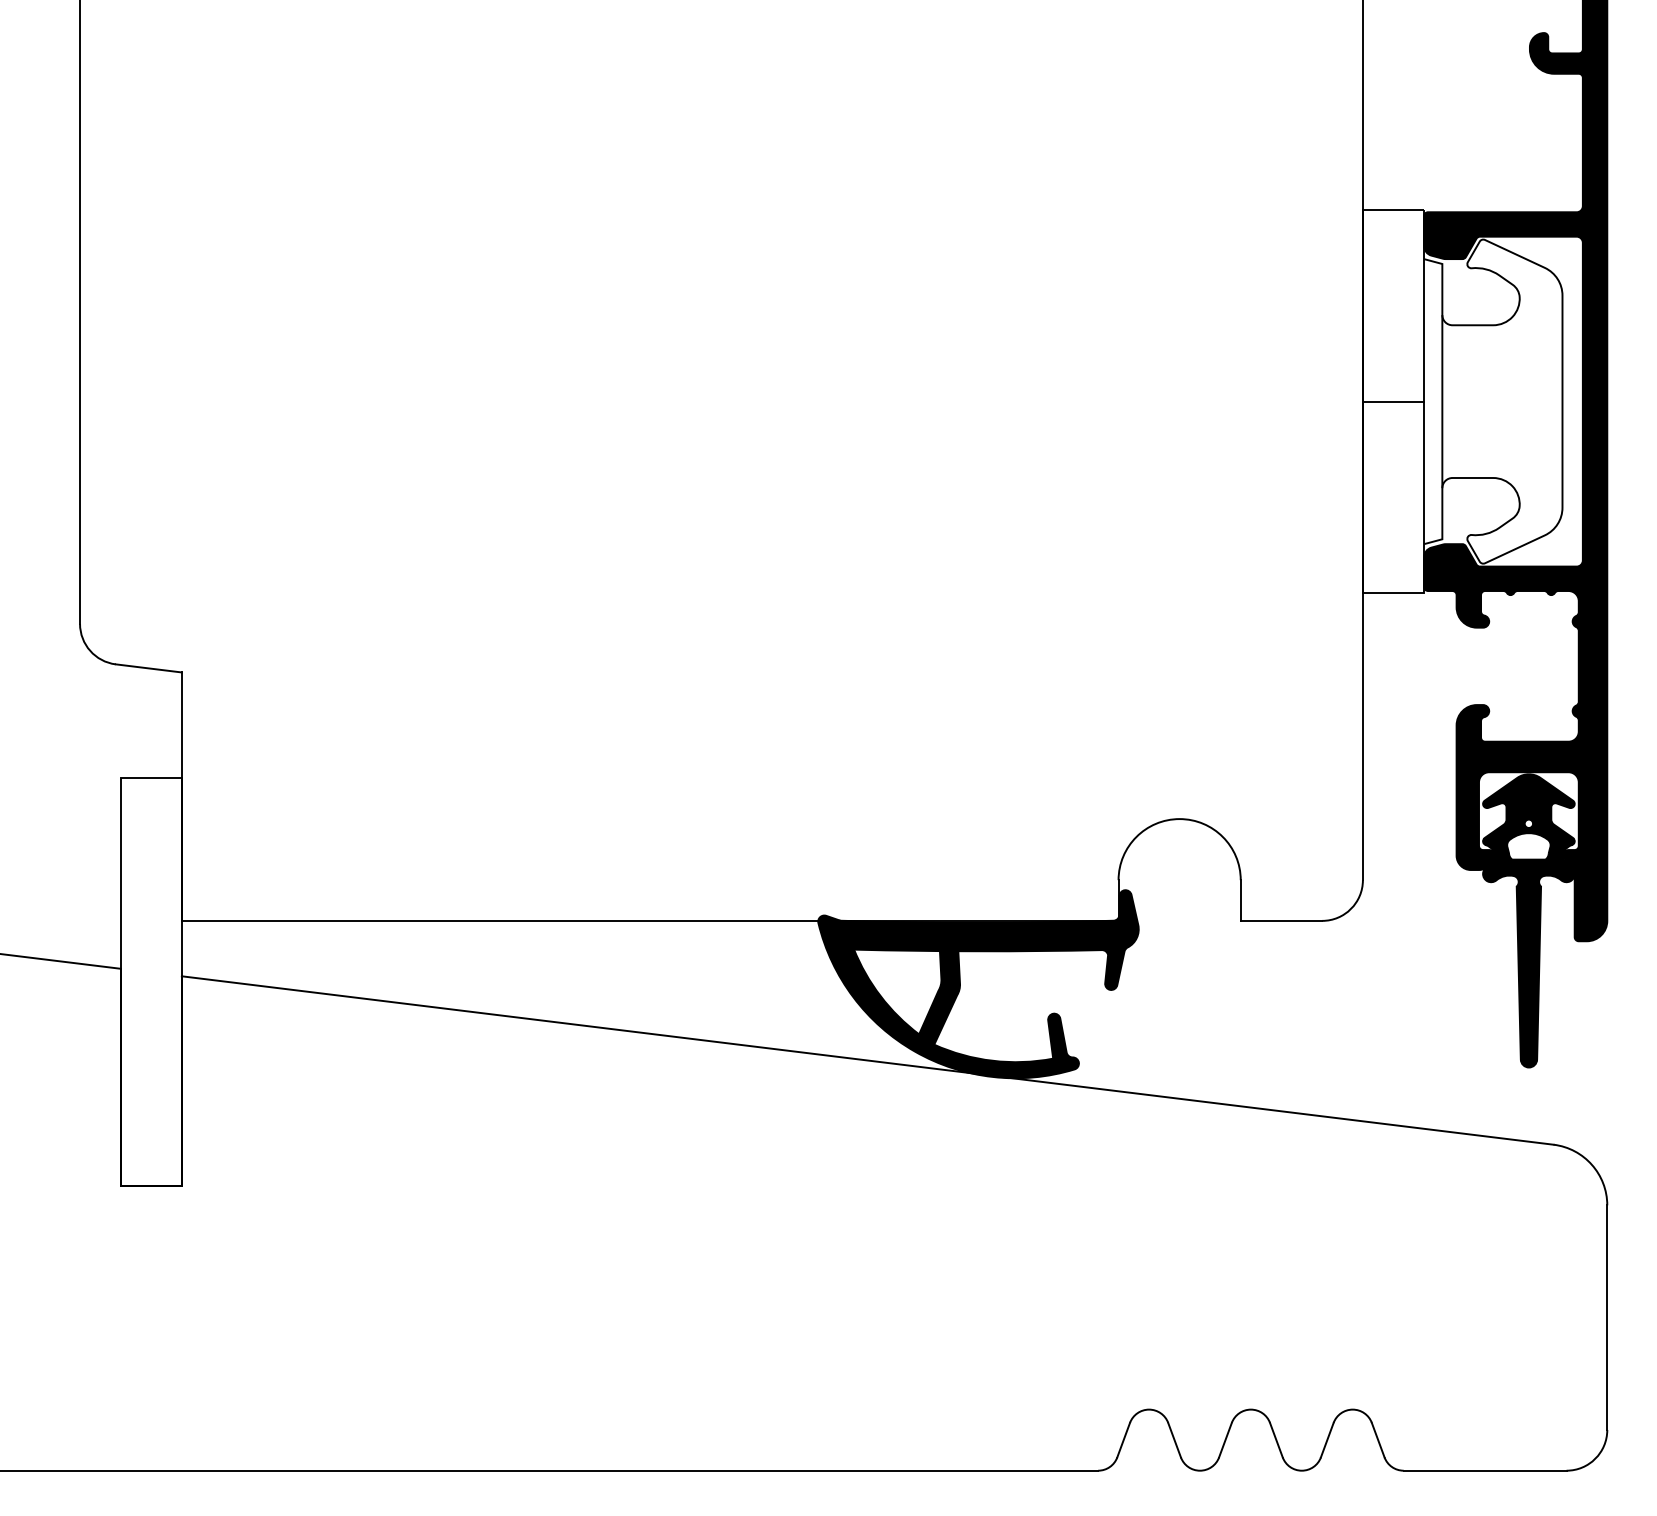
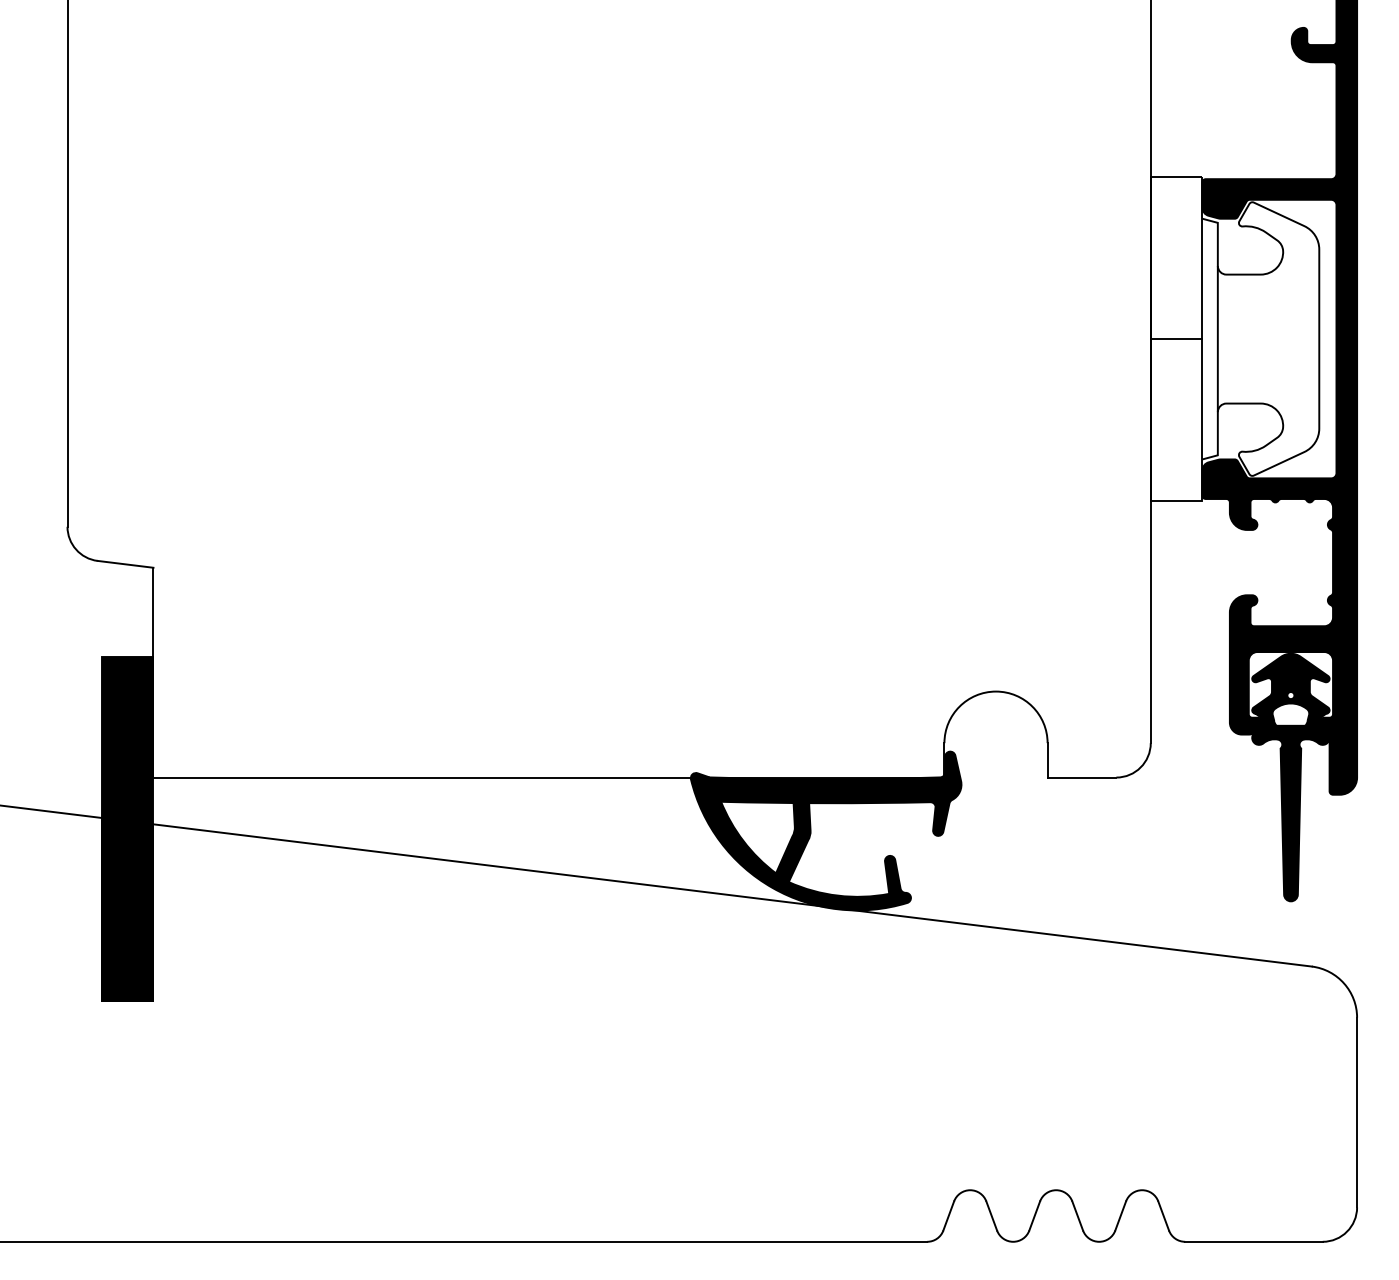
fill: (150, 981) -> (126, 828), added

